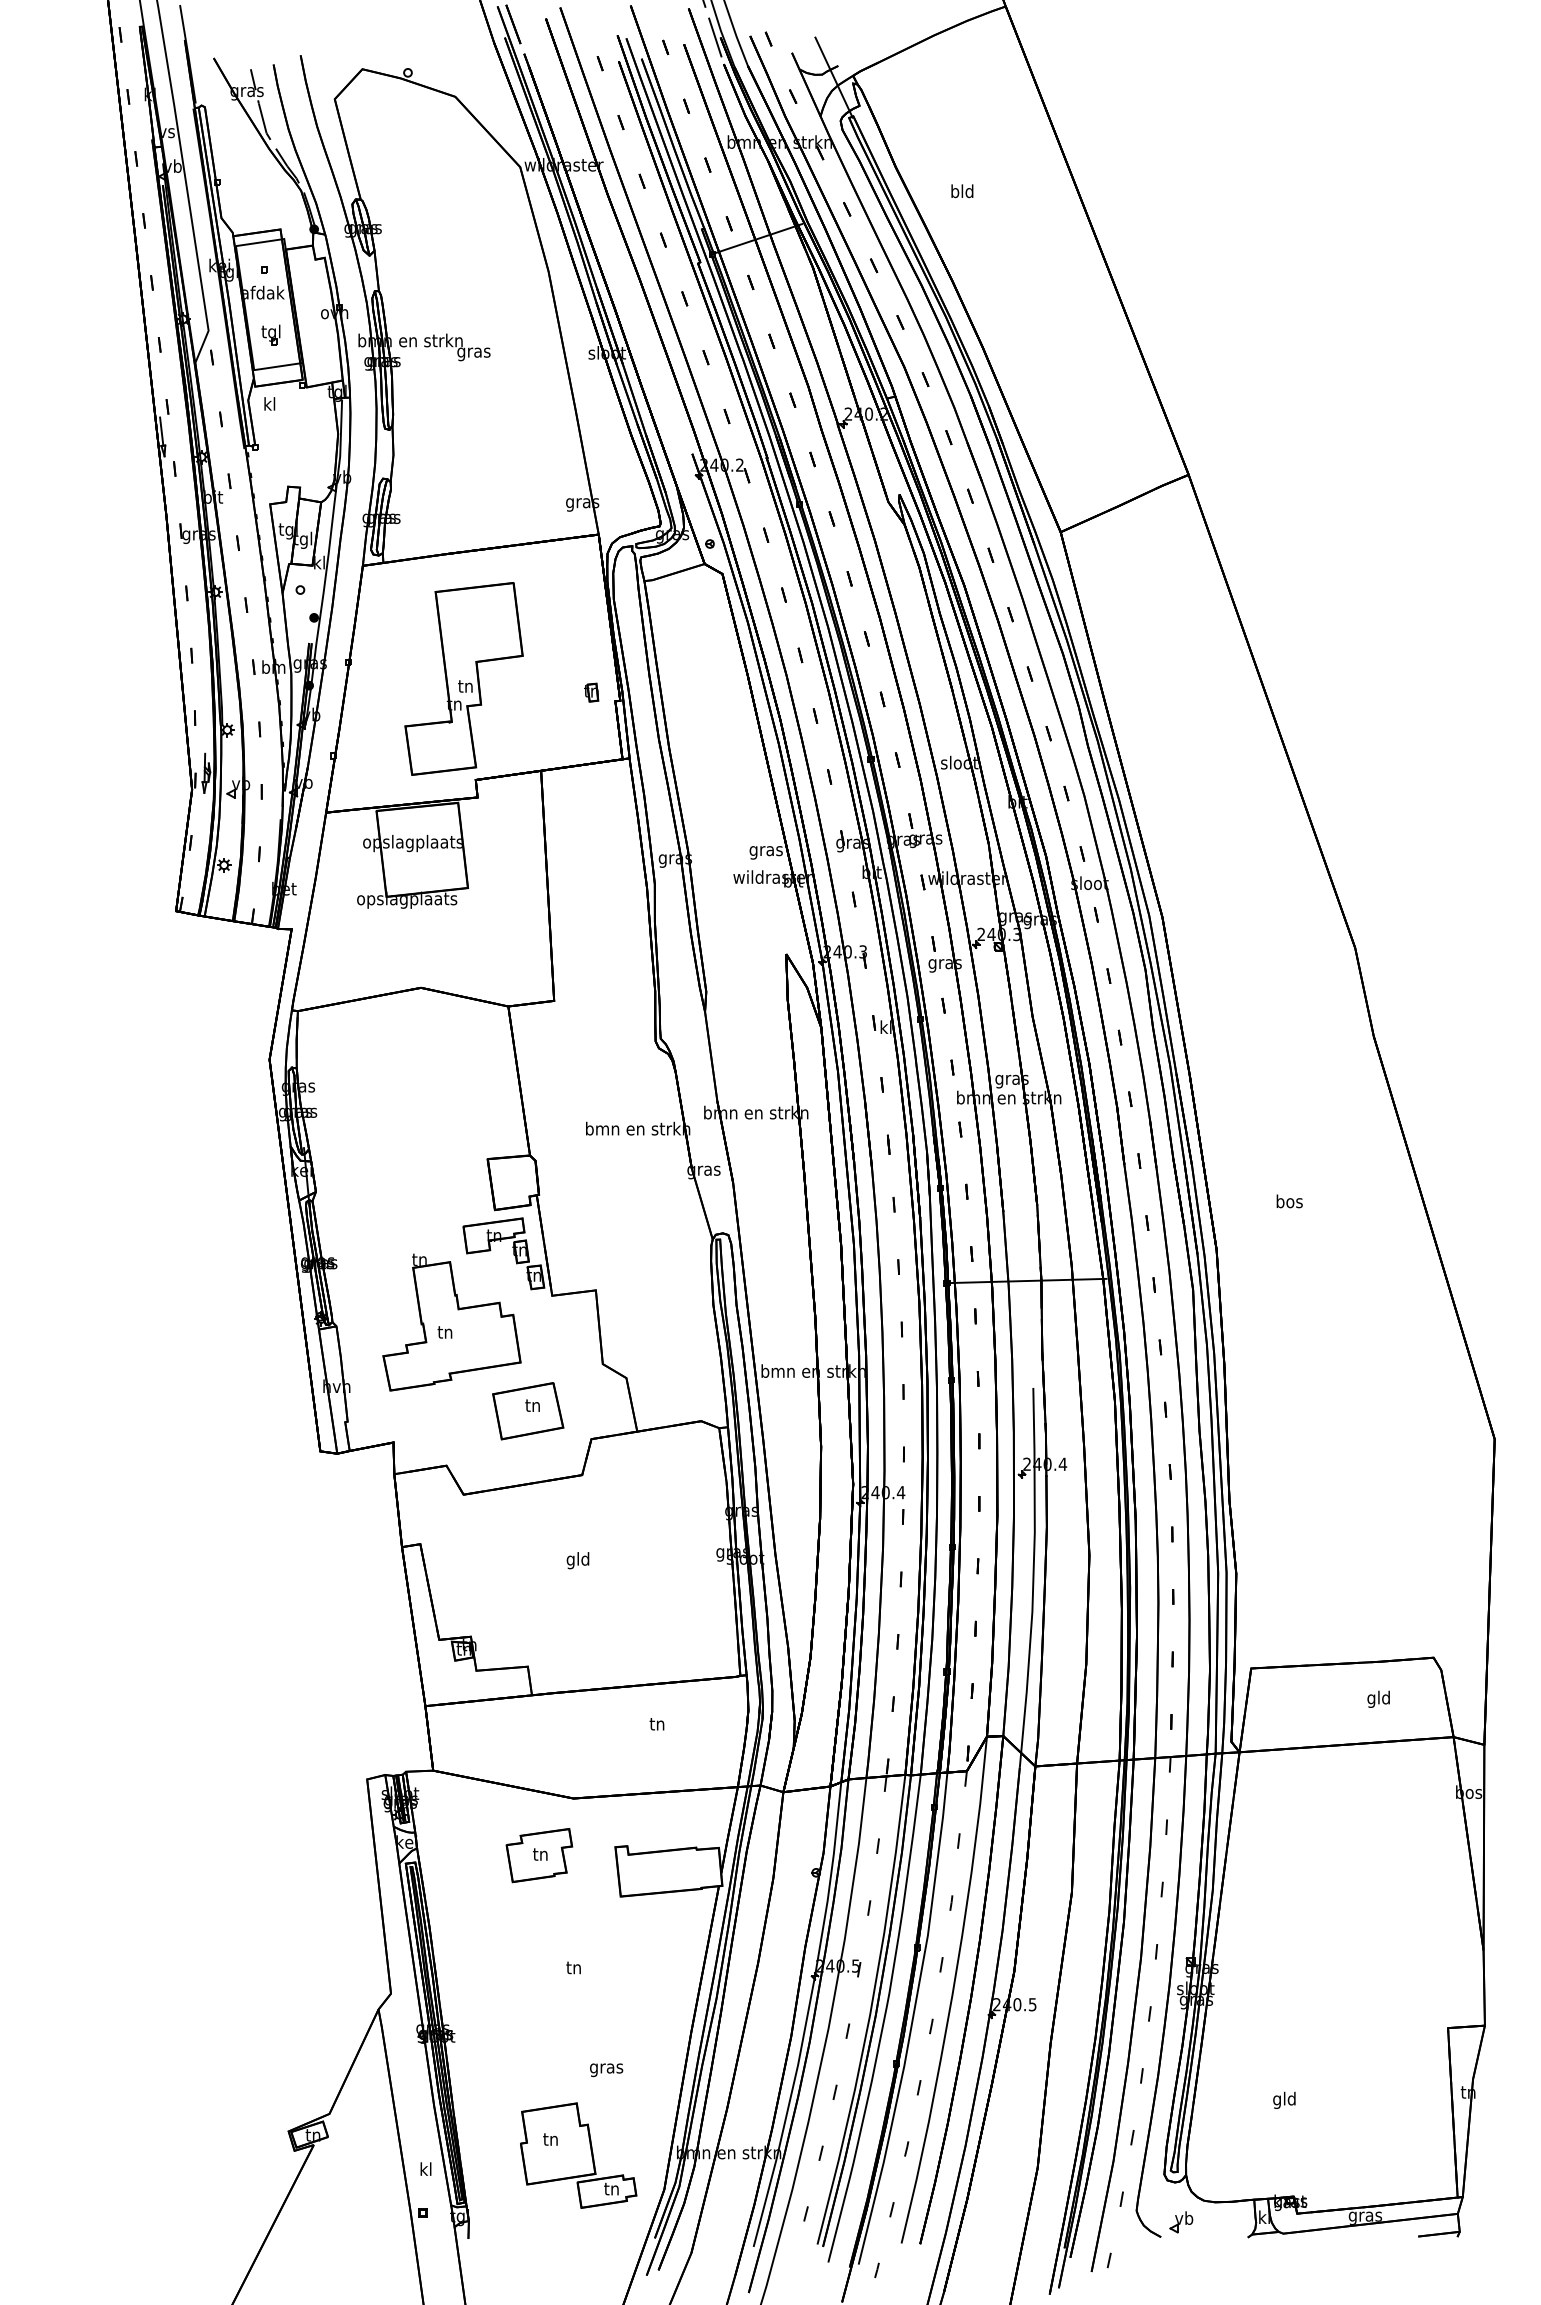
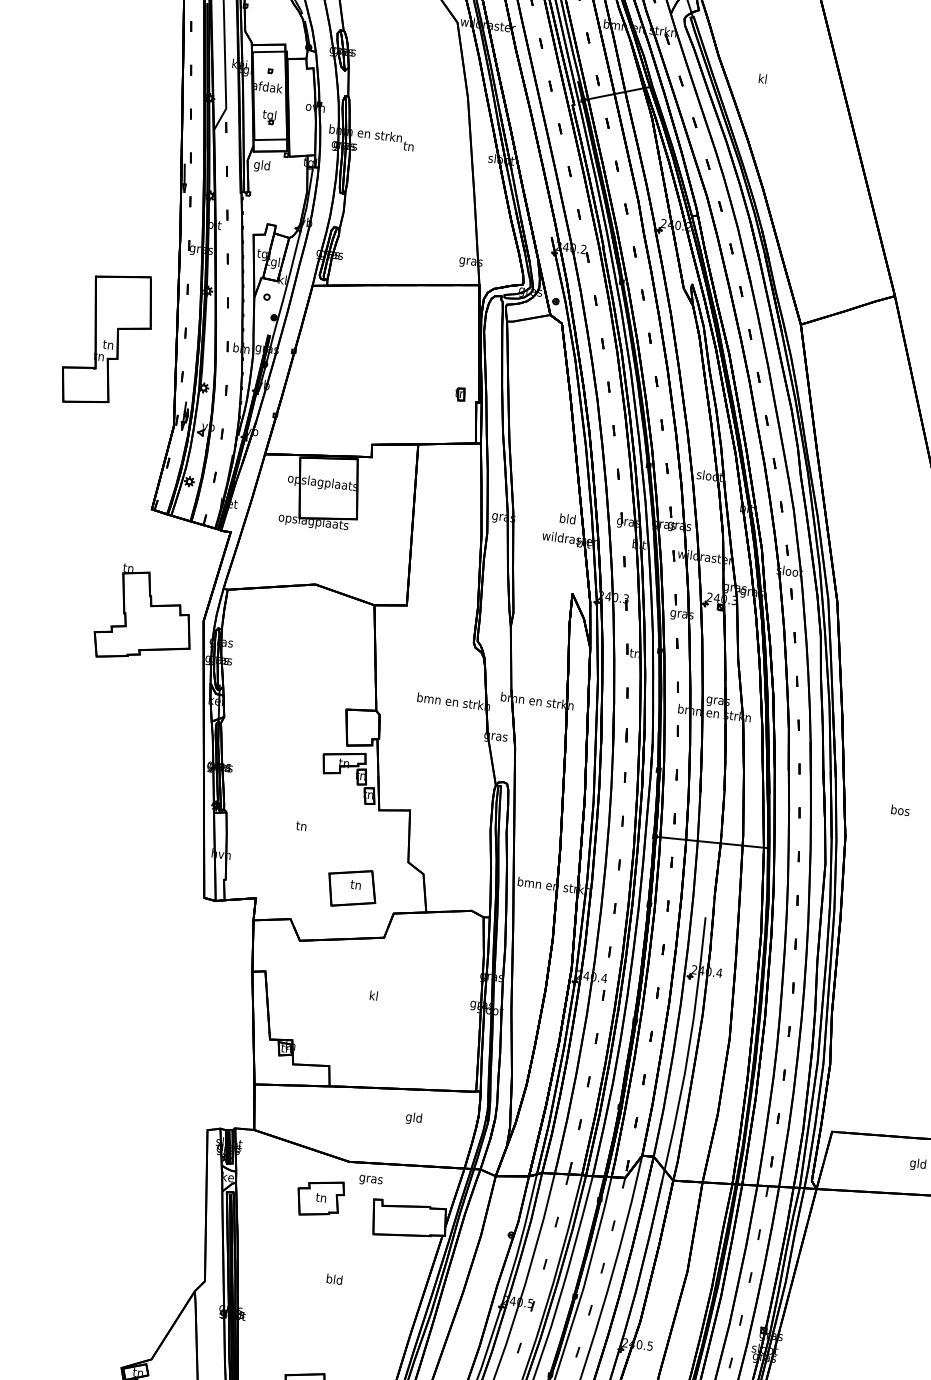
text: (962, 191) -> (762, 78), bld -> kl
text: (473, 353) -> (408, 148), gras -> tn
text: (269, 405) -> (261, 166), kl -> gld
part: (463, 678) -> (107, 339), moved
text: (765, 850) -> (567, 519), gras -> bld
text: (885, 1026) -> (635, 652), kl -> tn
part: (451, 1322) -> (145, 614), moved
text: (577, 1560) -> (373, 996), gld -> kl
text: (656, 1725) -> (413, 1118), tn -> gld
text: (573, 1967) -> (334, 1279), tn -> bld
text: (606, 2070) -> (370, 1180), moved

